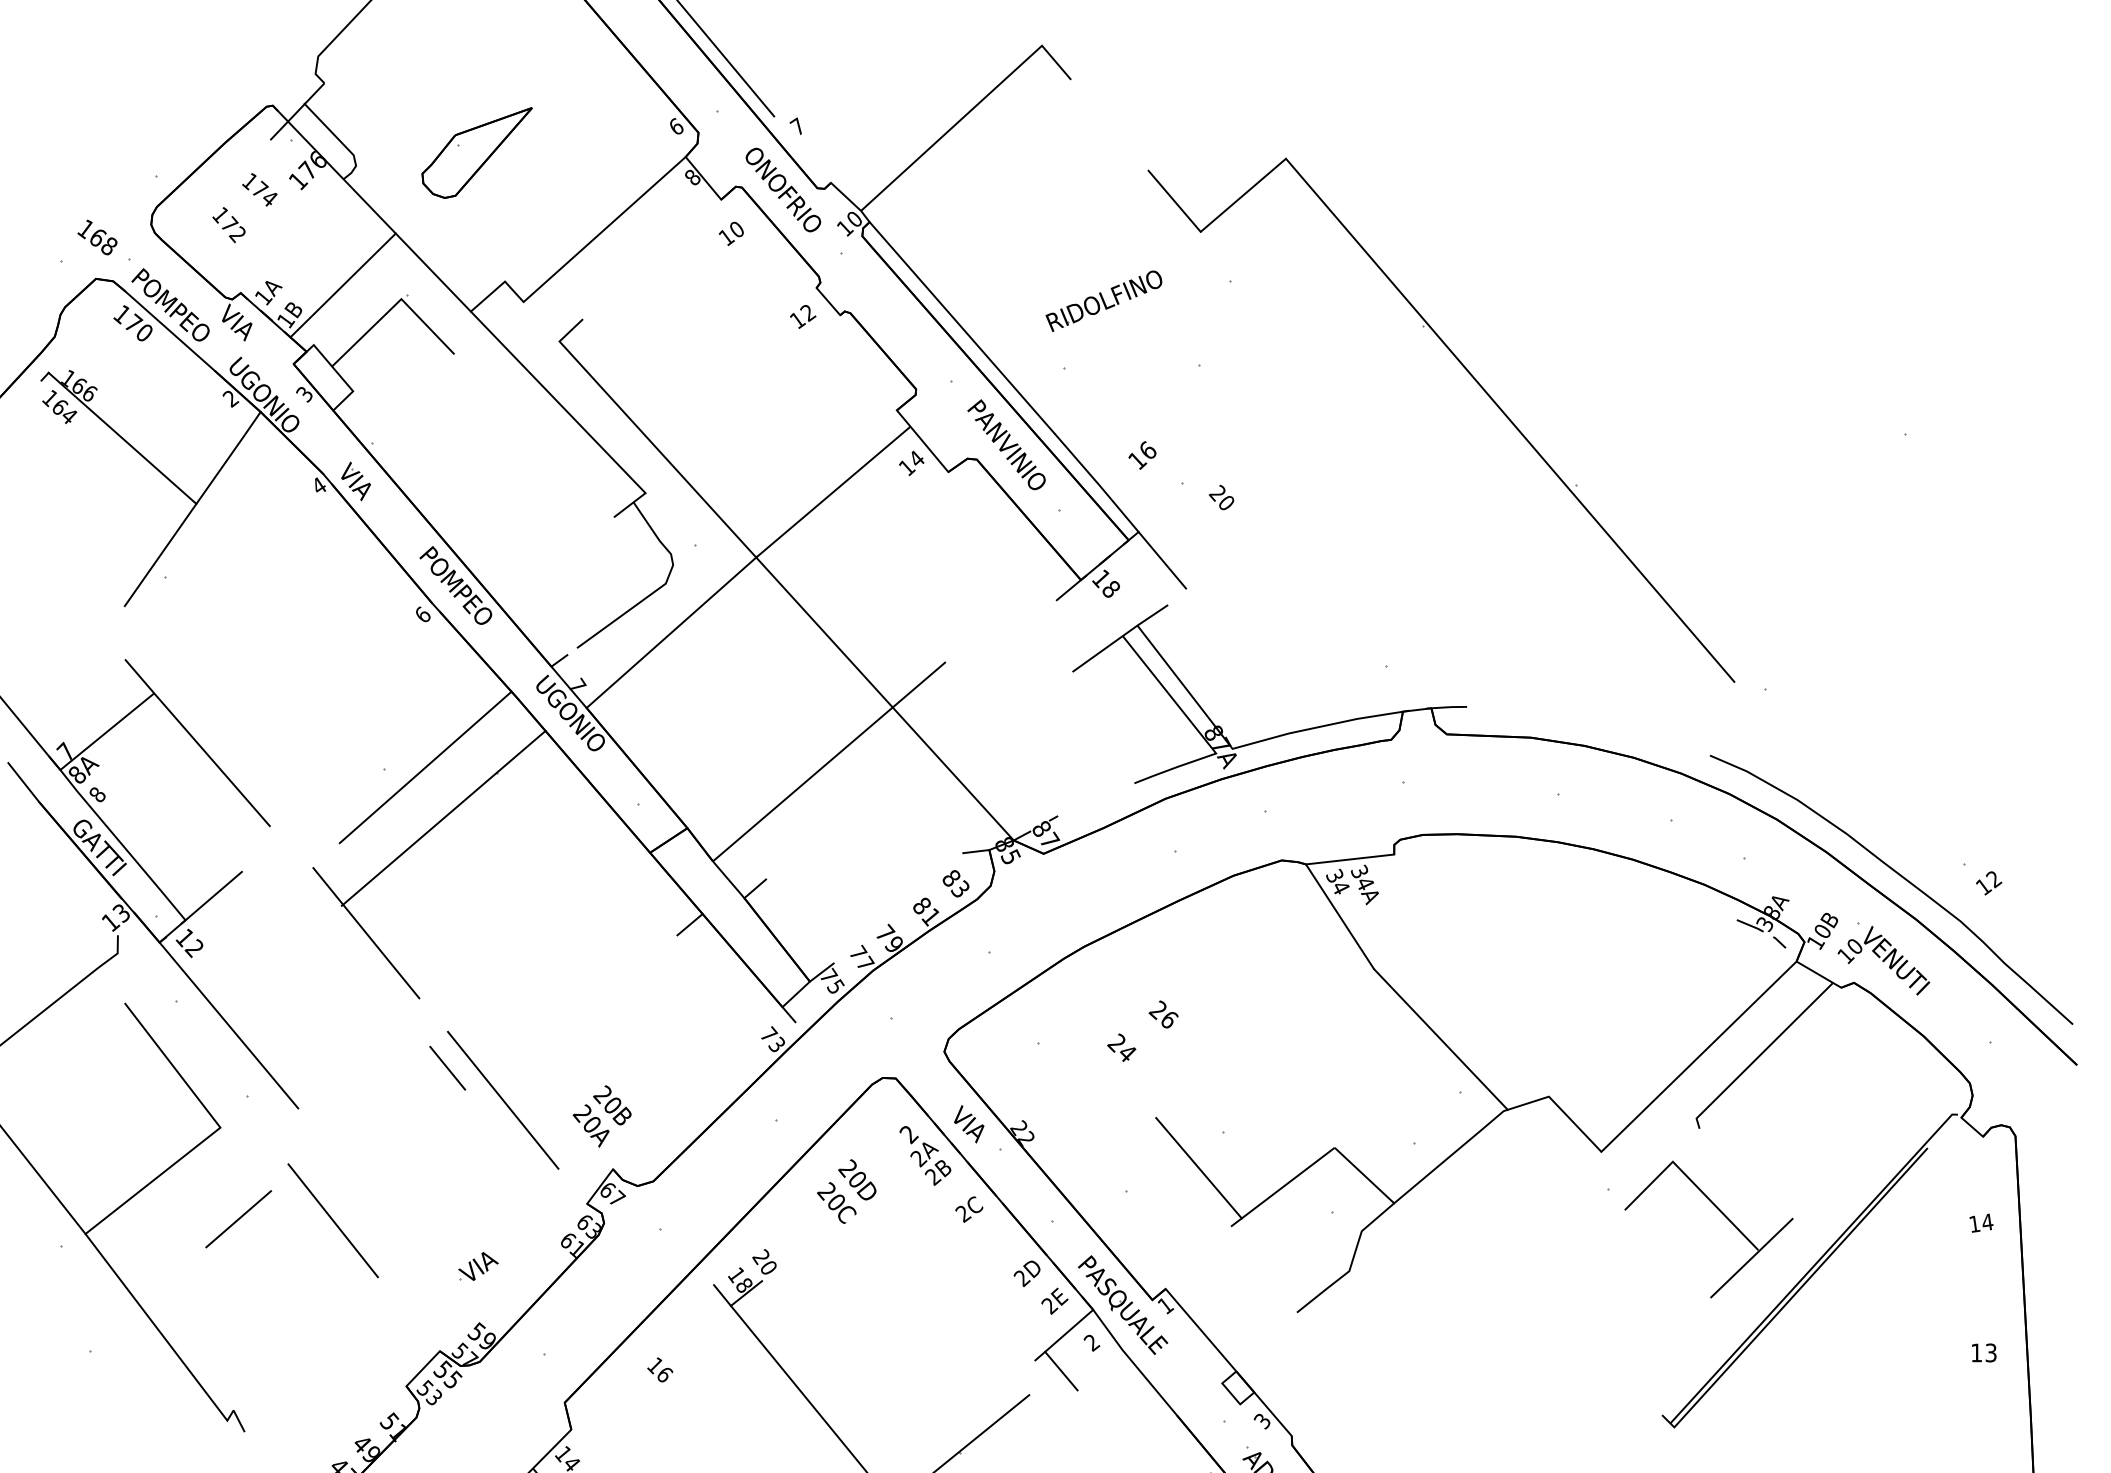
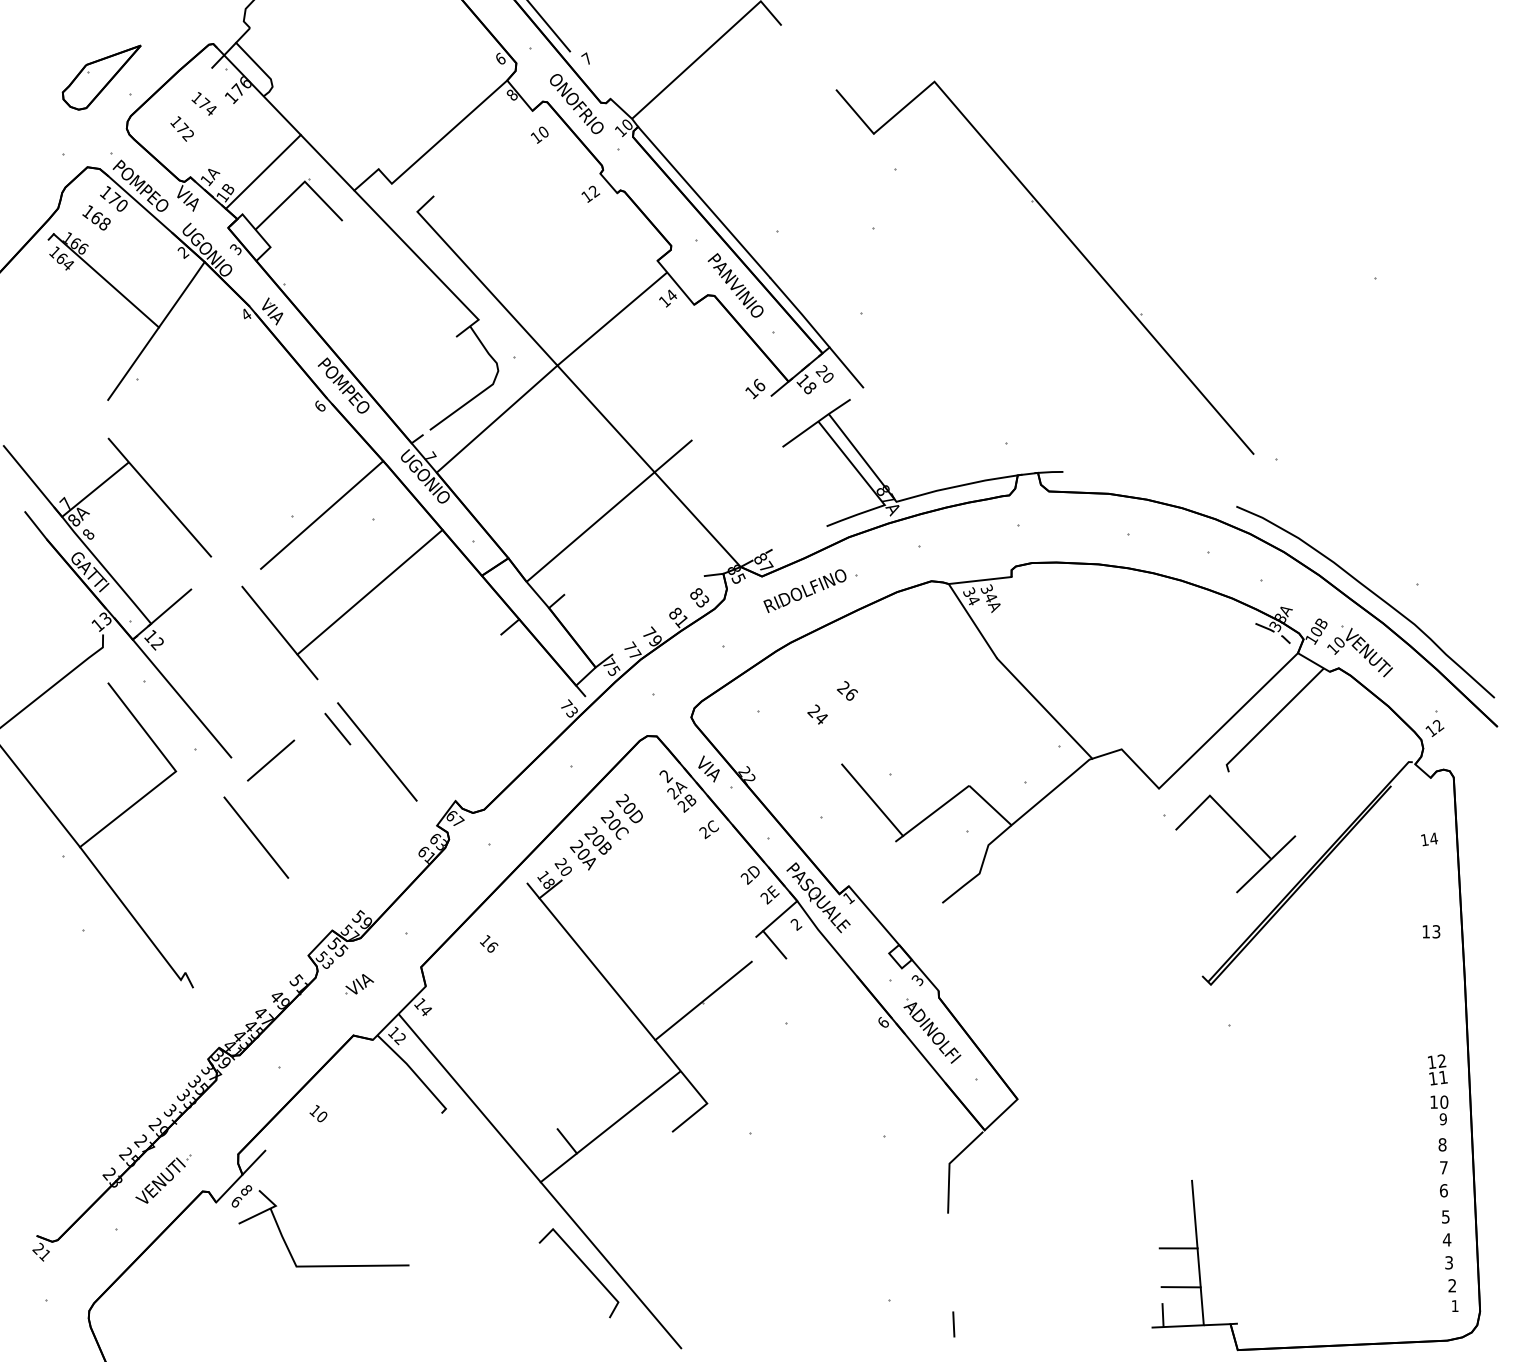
part: (476, 152) -> (101, 77), moved
text: (97, 237) -> (96, 217), moved
part: (1103, 300) -> (804, 590), moved
text: (1142, 454) -> (755, 388), moved
text: (1221, 496) -> (824, 373), moved
line: (443, 818) -> (369, 592), moved
text: (1988, 883) -> (1434, 728), moved
text: (601, 1116) -> (590, 848), moved
line: (239, 1219) -> (271, 760), moved
part: (478, 1266) -> (359, 984), moved

